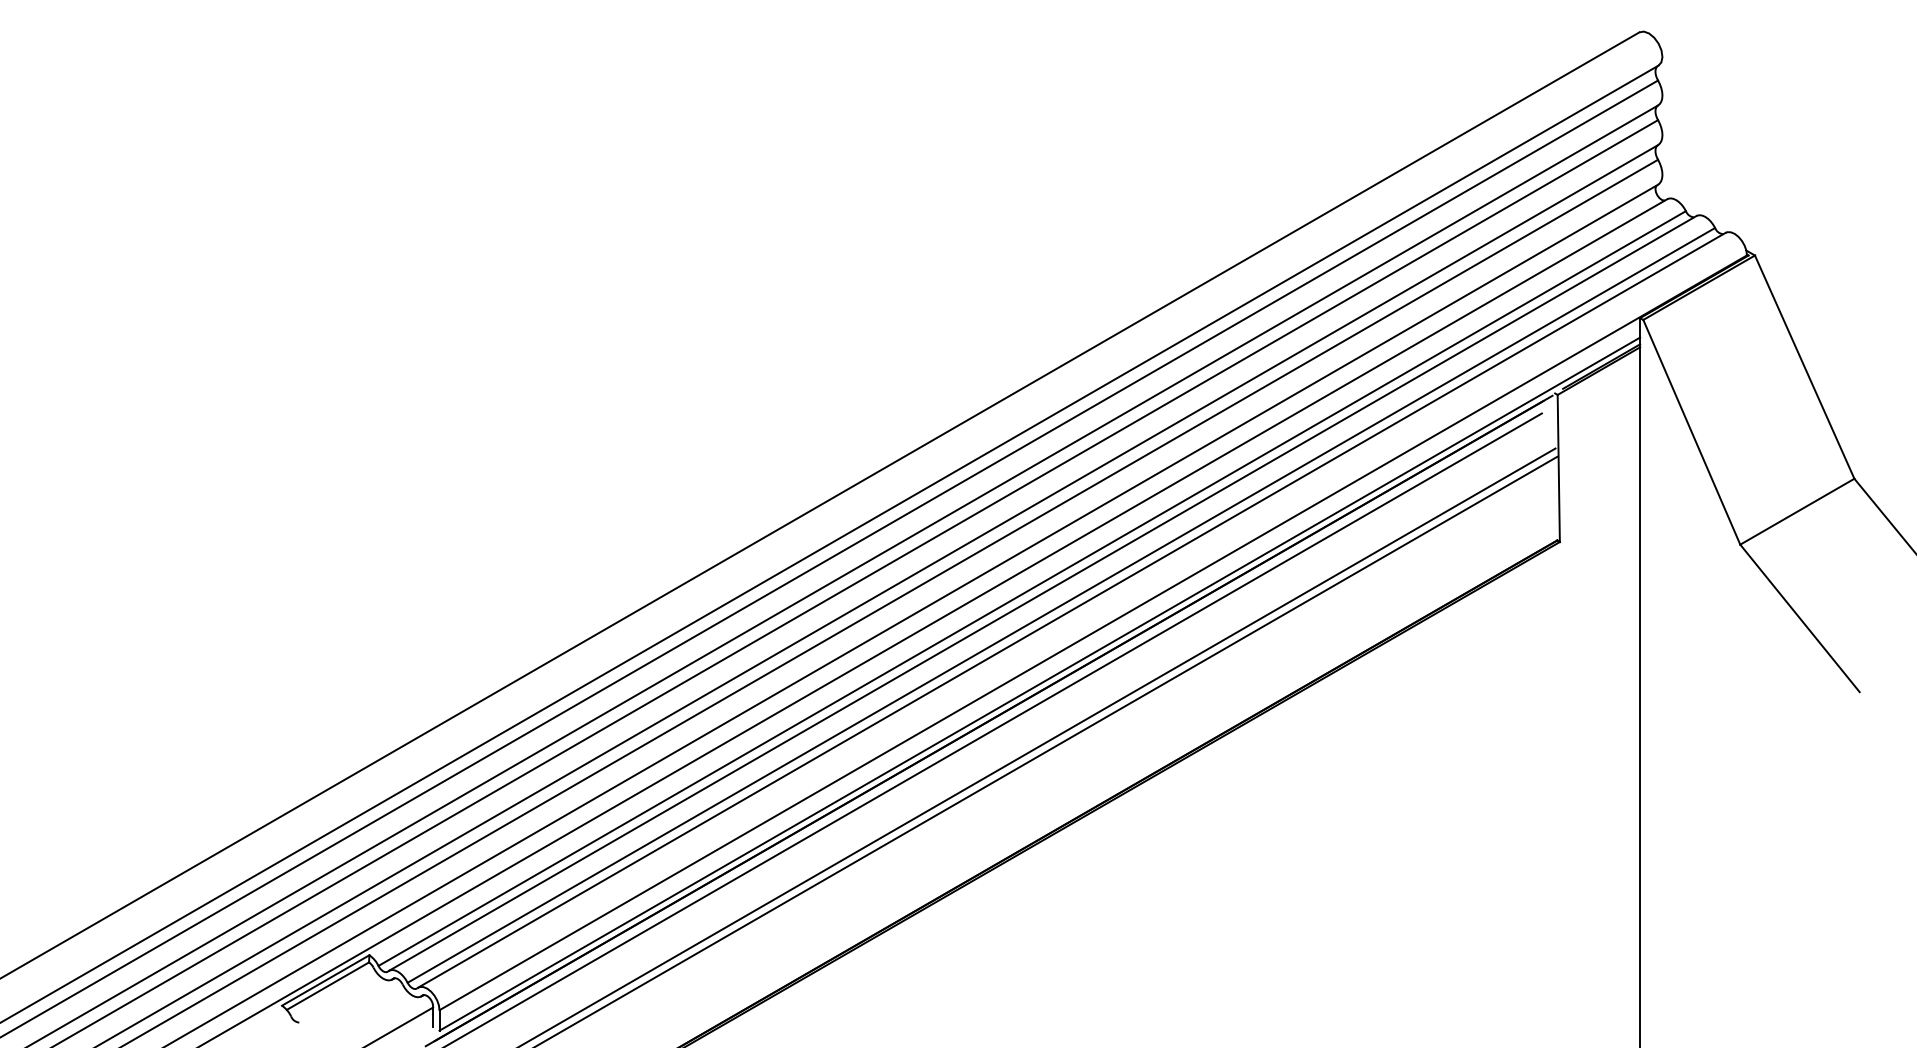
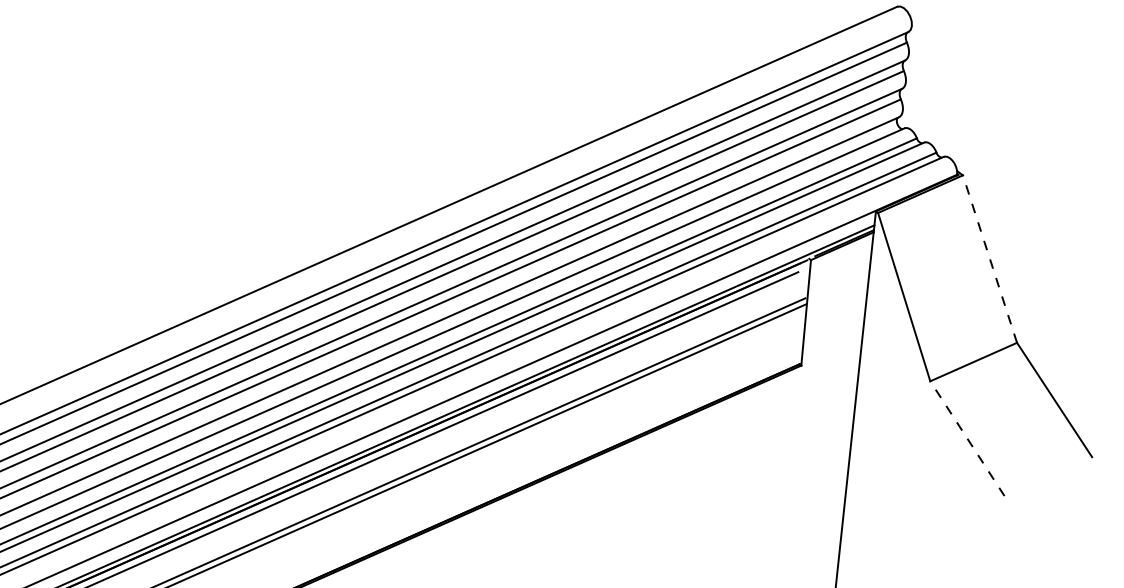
line: (1804, 366) -> (989, 258), solid -> dashed
line: (1799, 618) -> (967, 438), solid -> dashed

